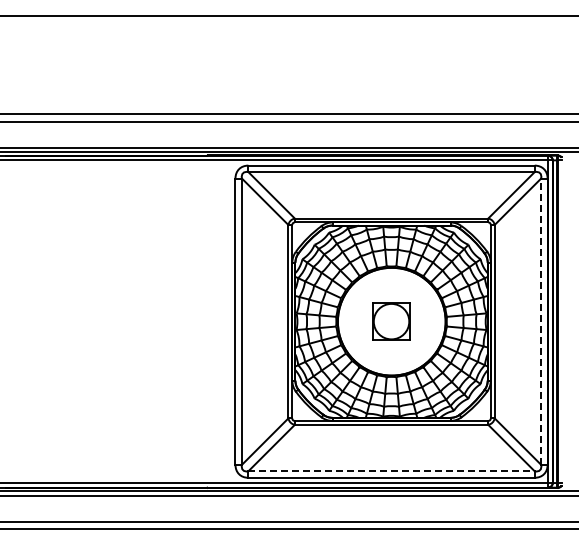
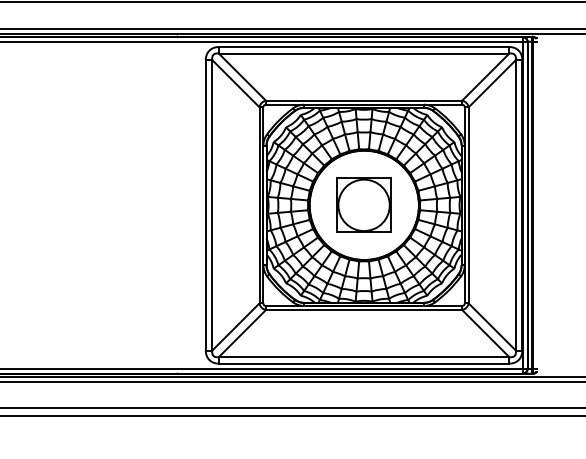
part: (391, 321) -> (364, 205), size x1.43
line: (541, 321) -> (516, 205), dashed -> solid
line: (392, 471) -> (365, 357), dashed -> solid

